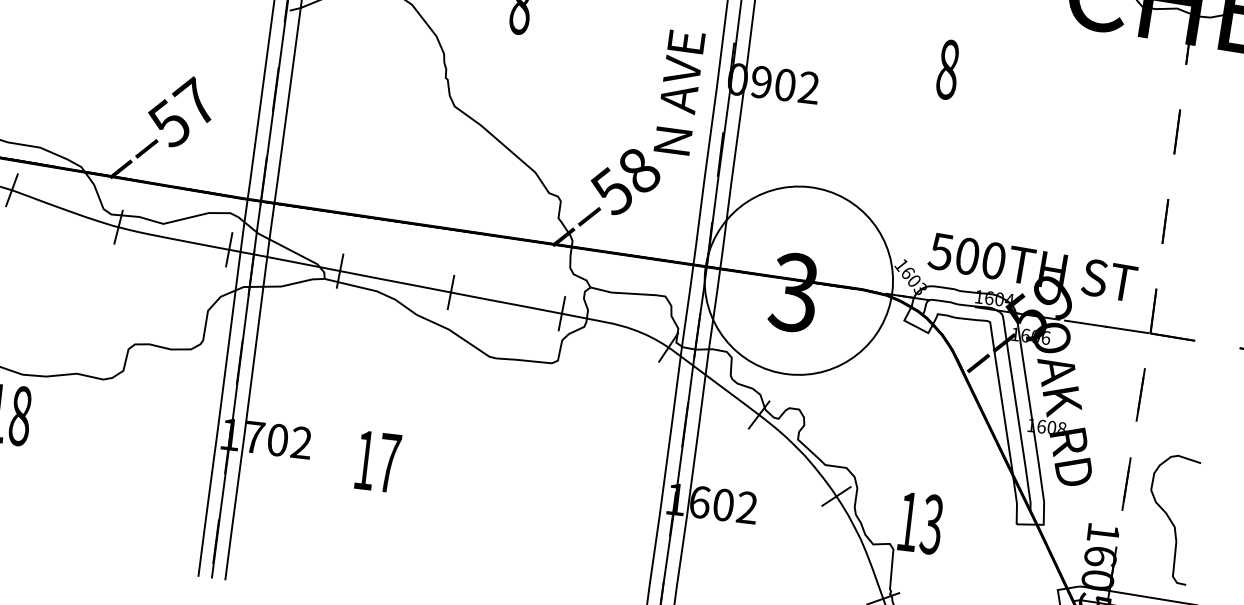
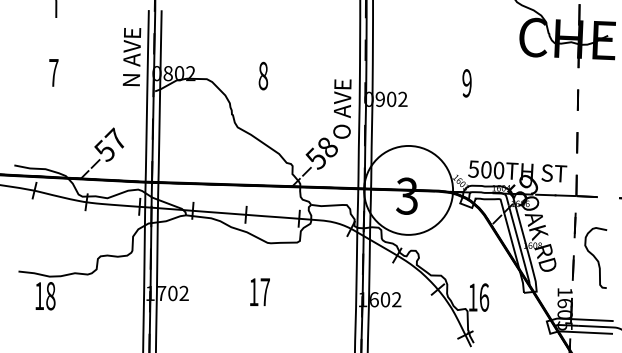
text: (946, 69) -> (466, 83), 8 -> 9
text: (679, 92) -> (342, 108), N AVE -> O AVE
text: (377, 460) -> (259, 291), moved
curve: (1169, 517) -> (595, 257), moved
text: (932, 524) -> (484, 297), 13 -> 16

